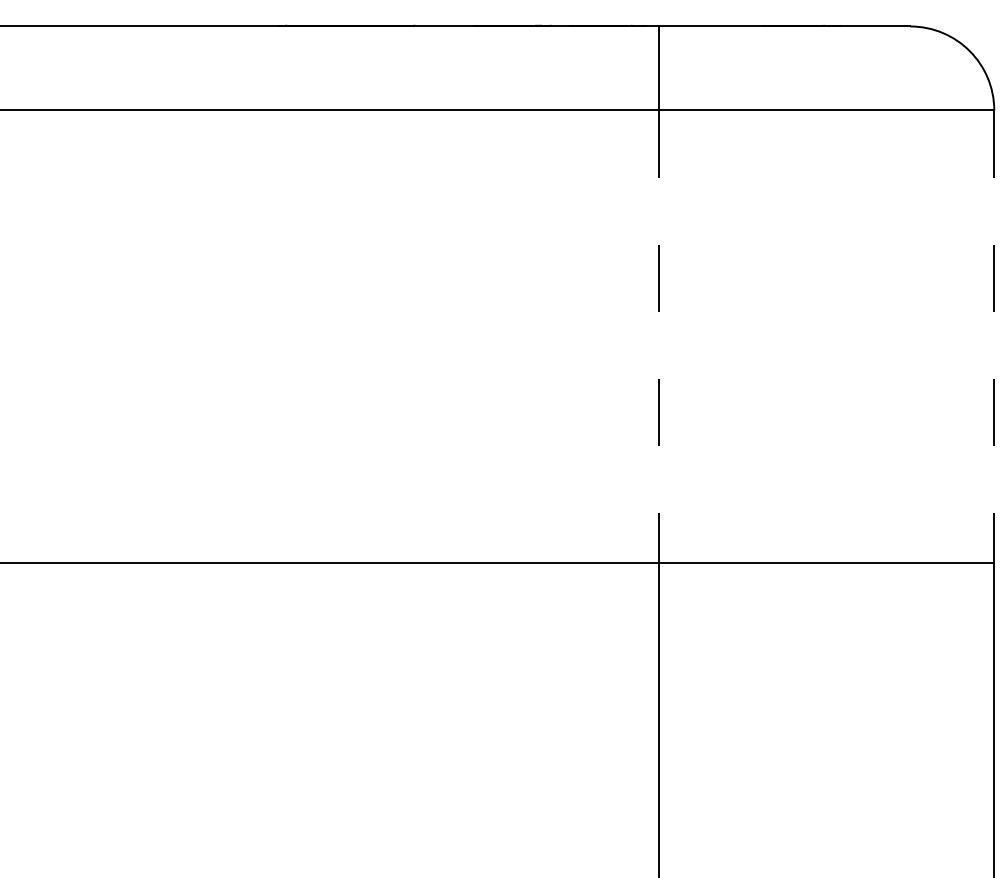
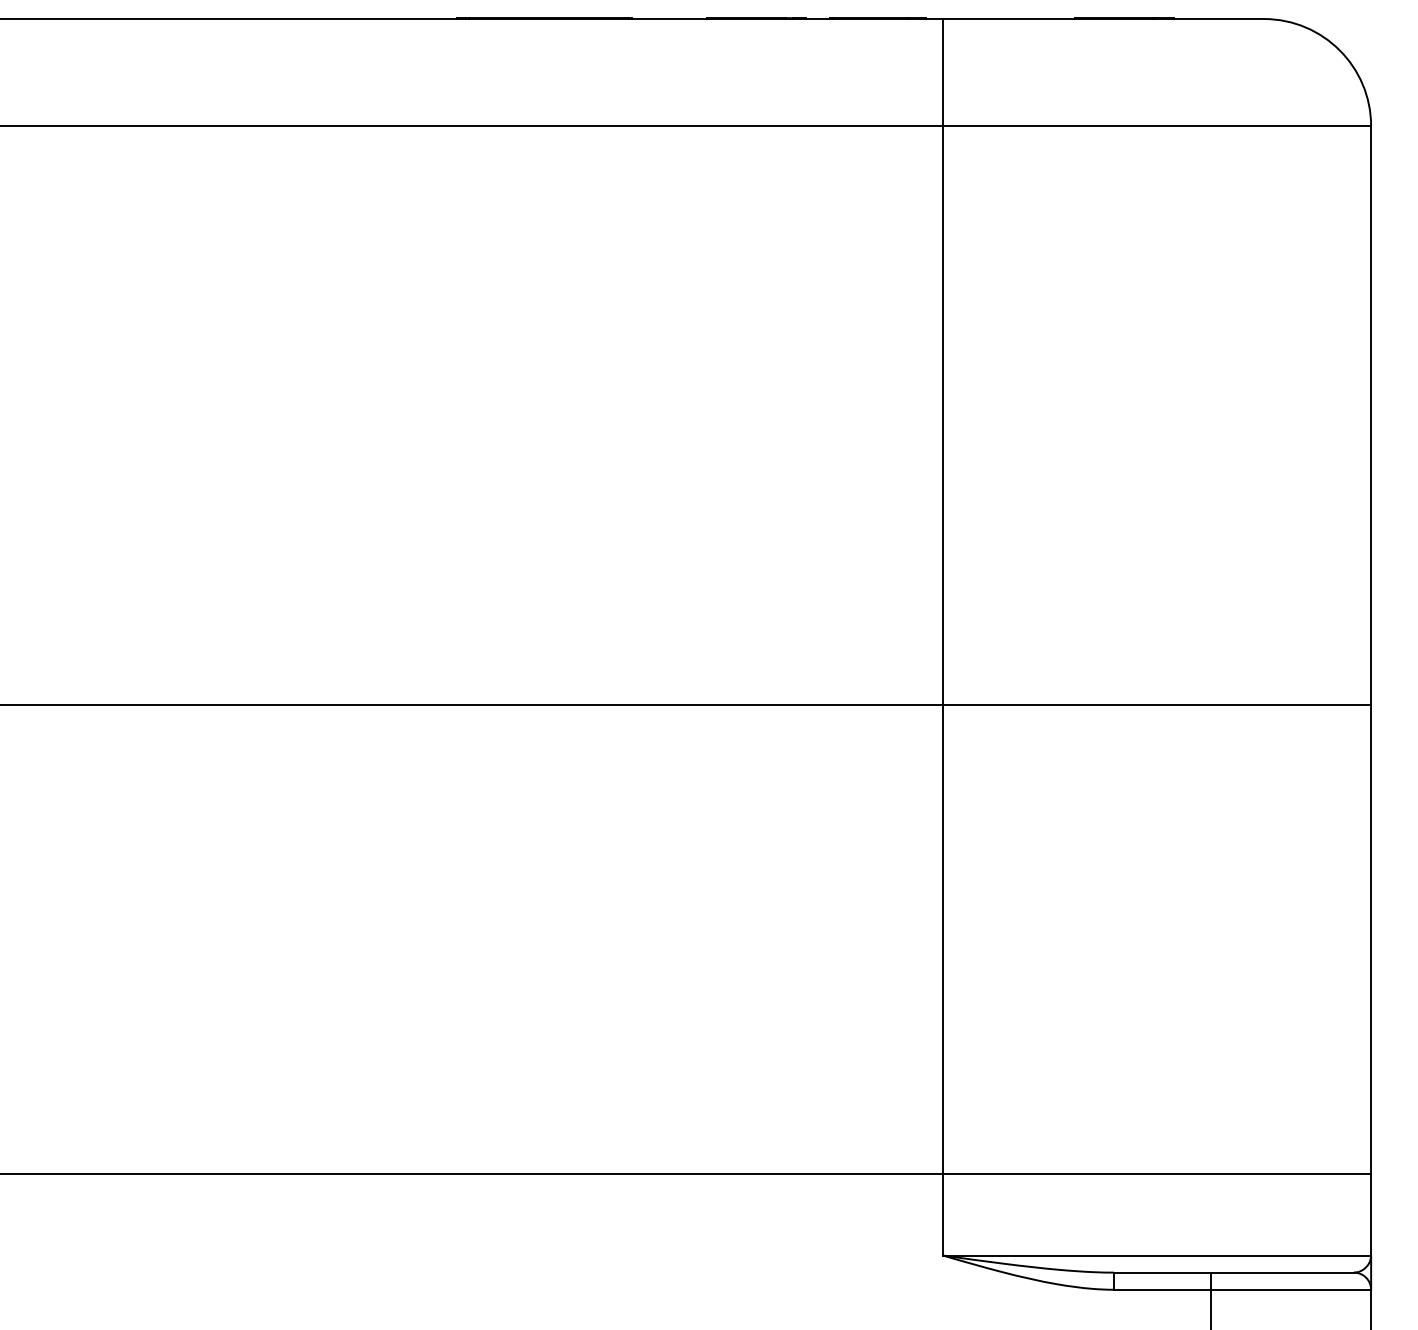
line: (658, 337) -> (942, 415), dashed -> solid
line: (994, 337) -> (1371, 415), dashed -> solid

